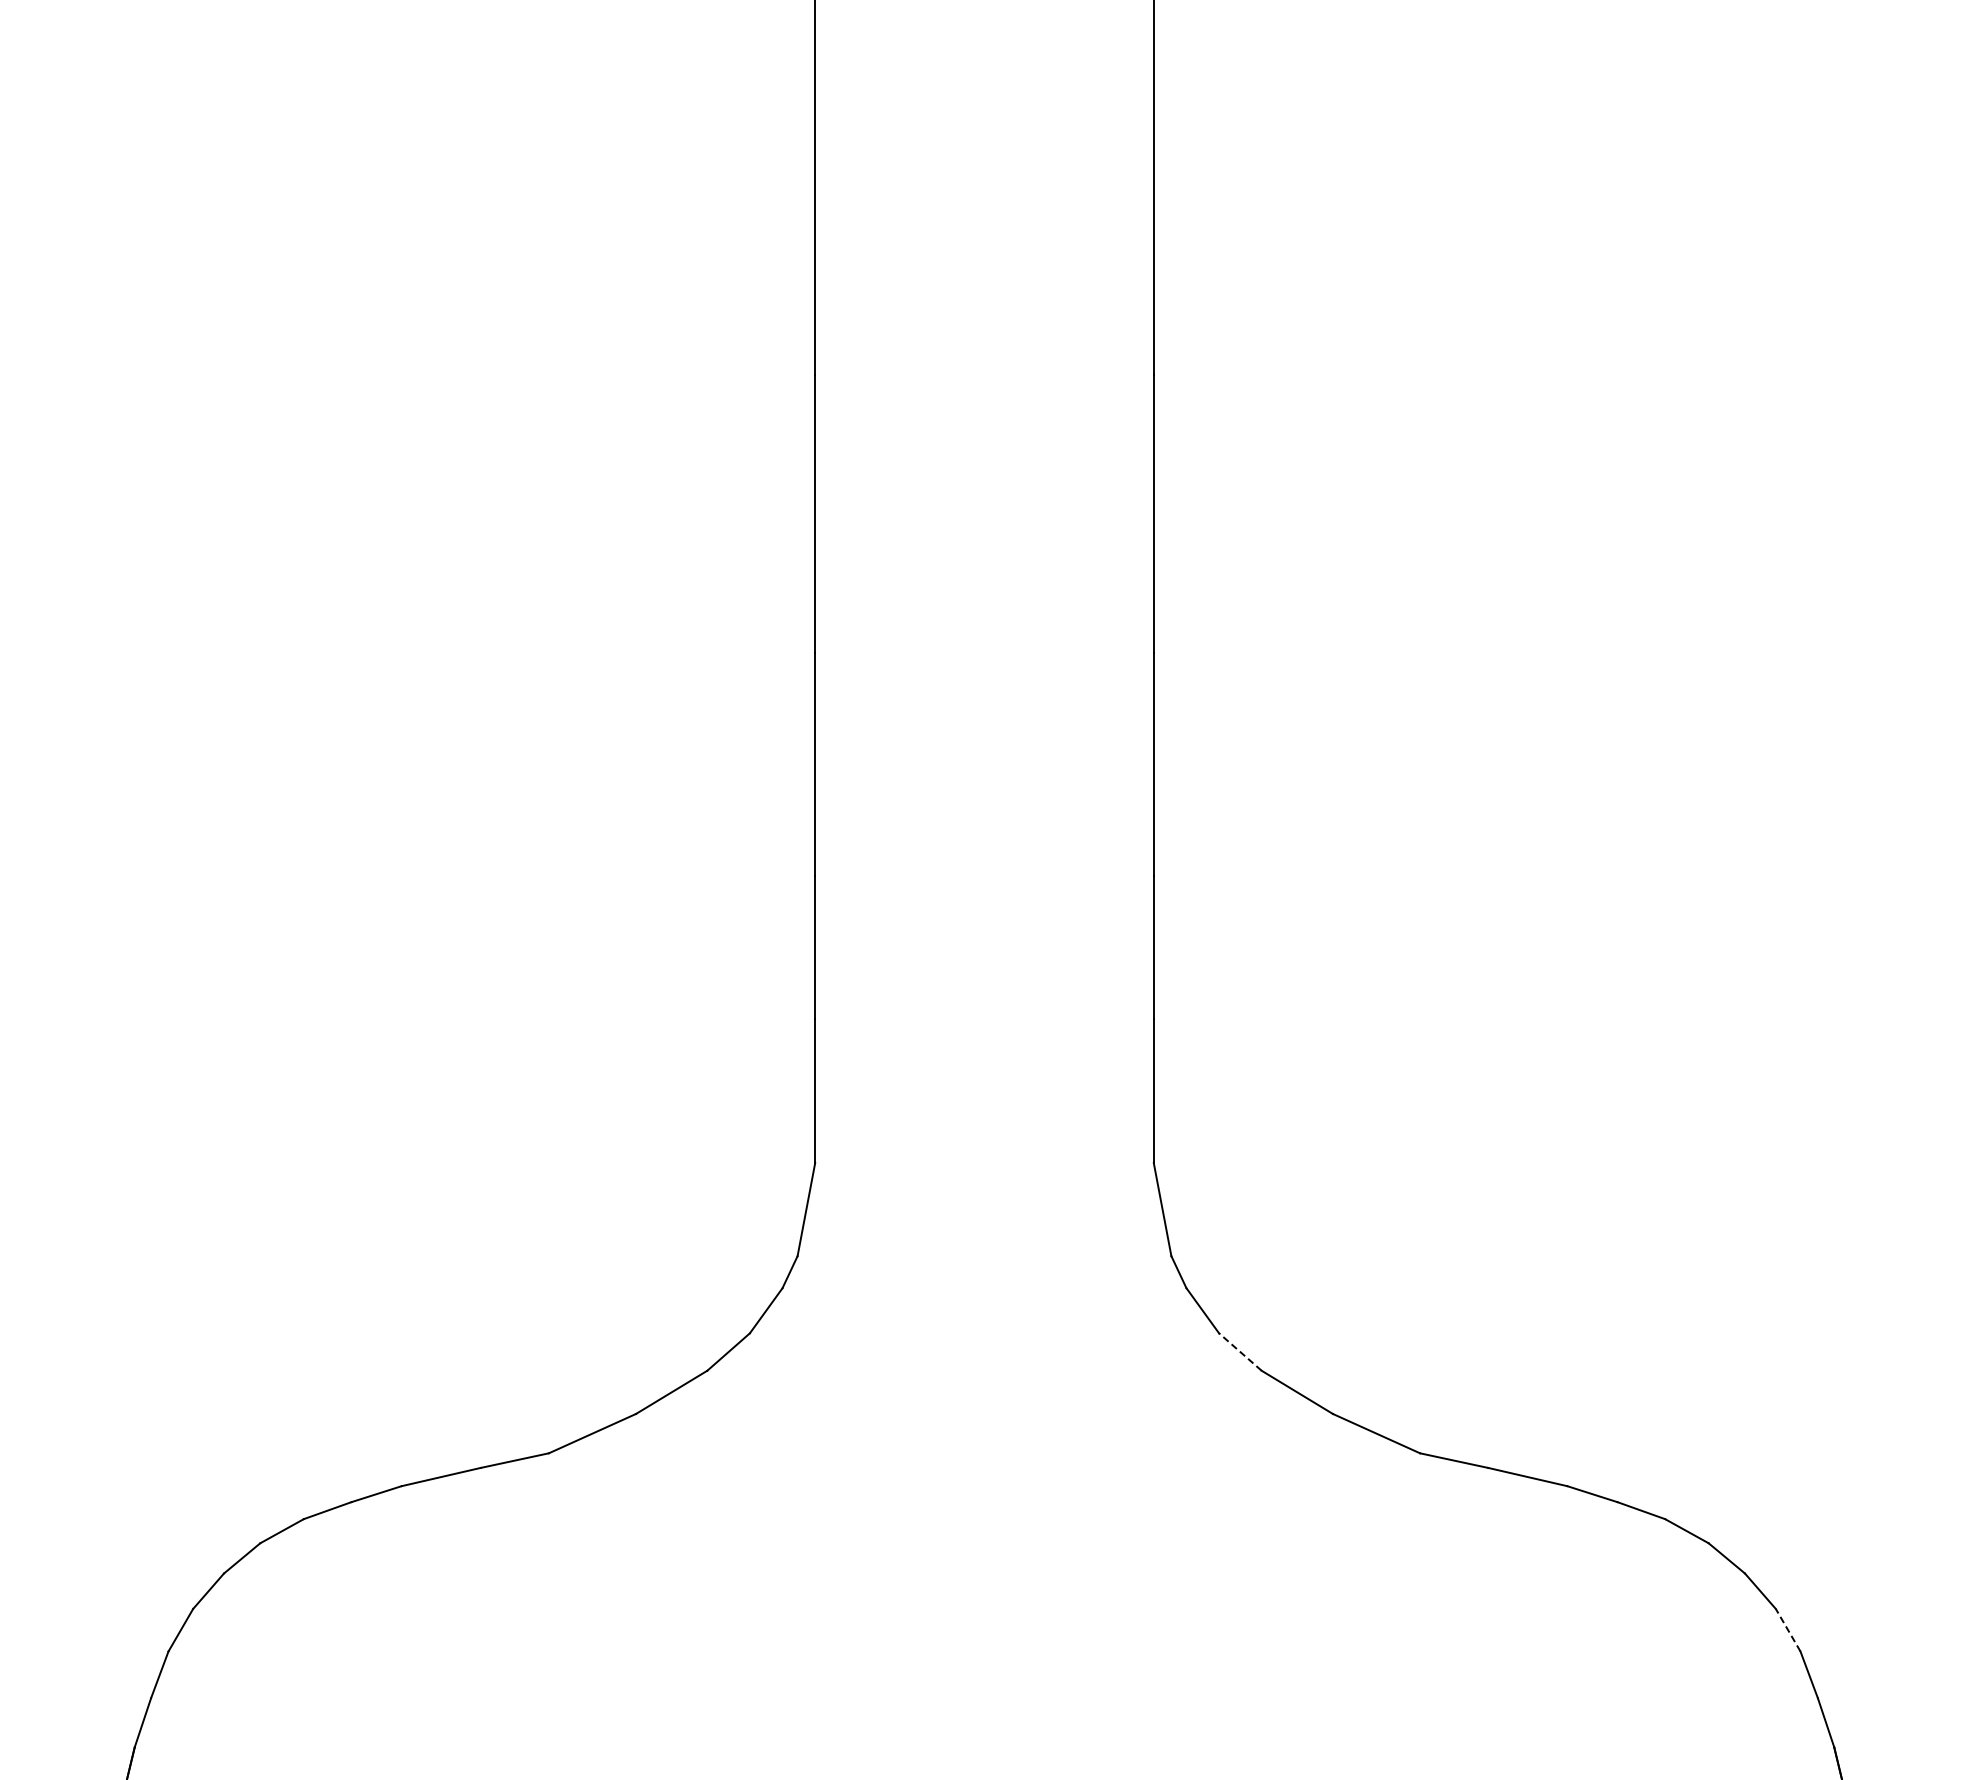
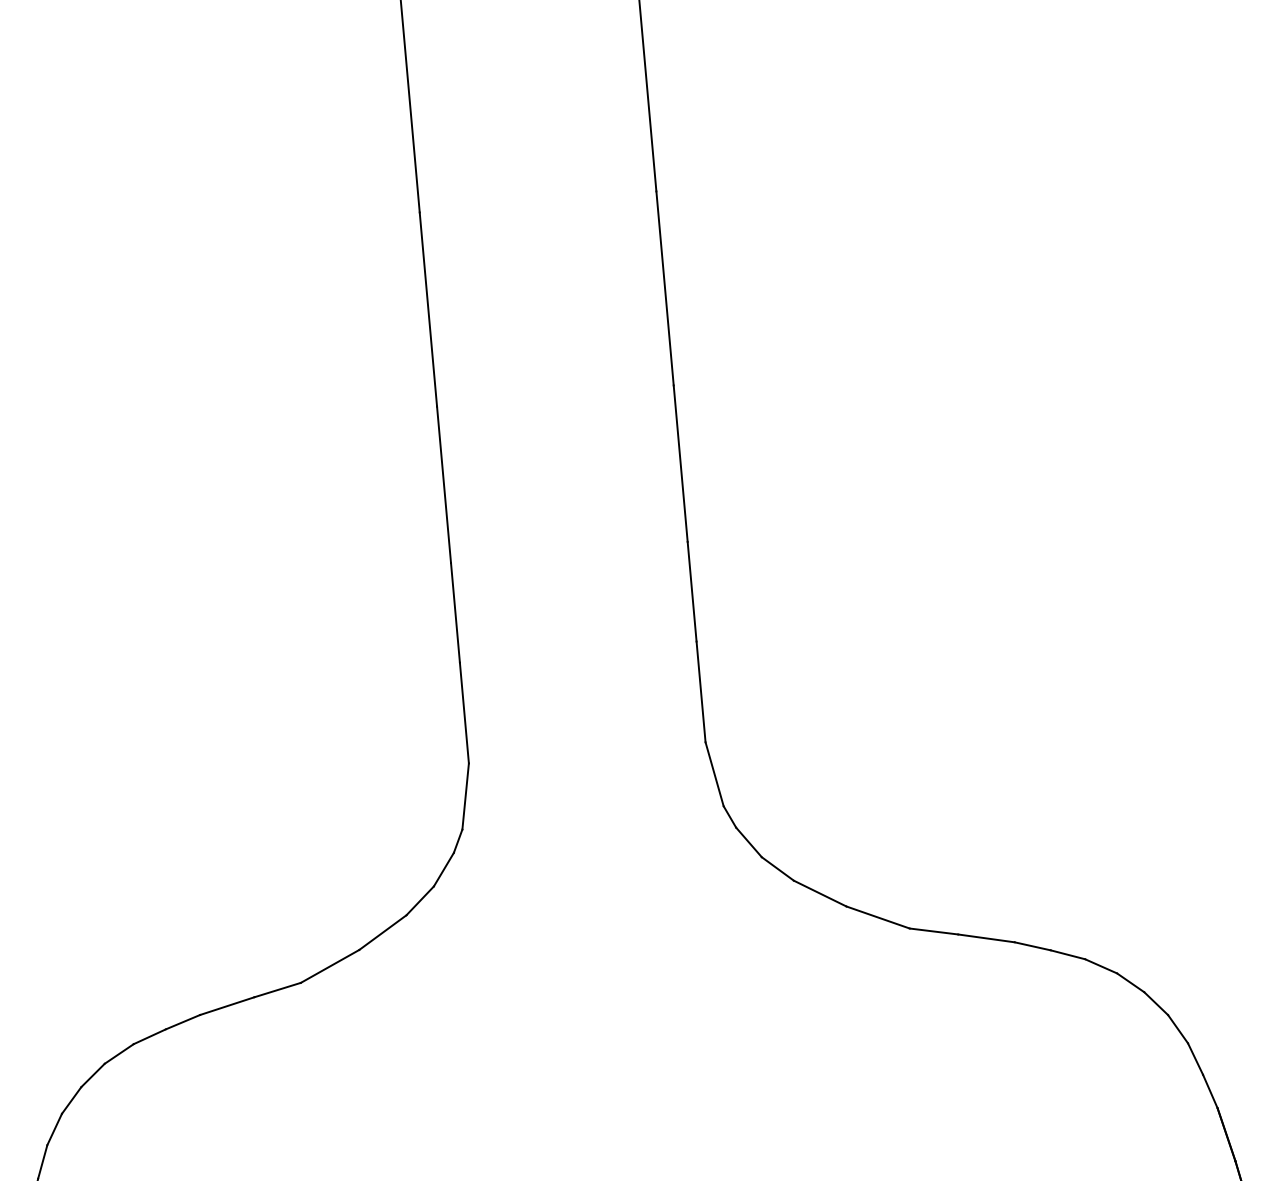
line: (1240, 1351) -> (777, 868), dashed -> solid
line: (1788, 1630) -> (1178, 1029), dashed -> solid

